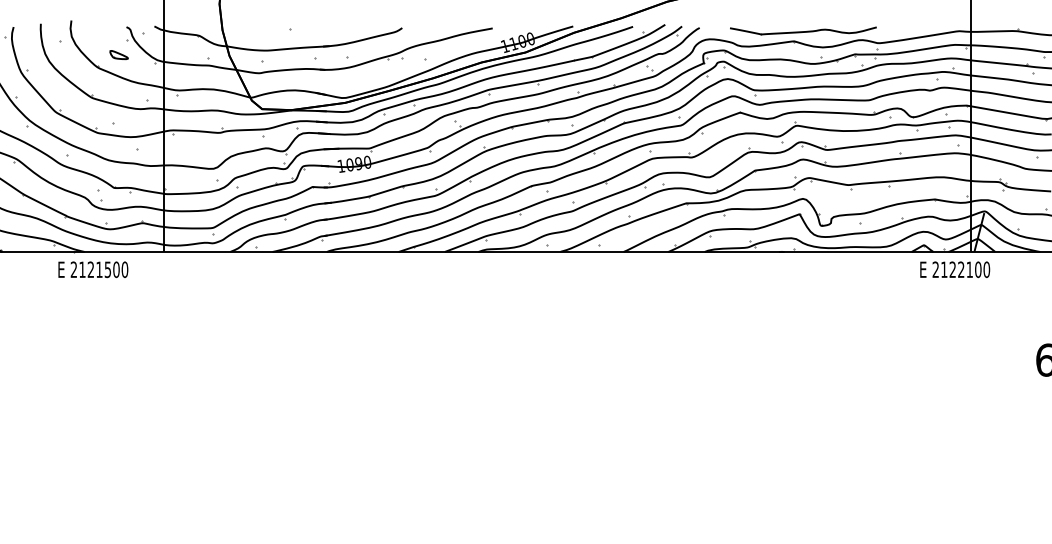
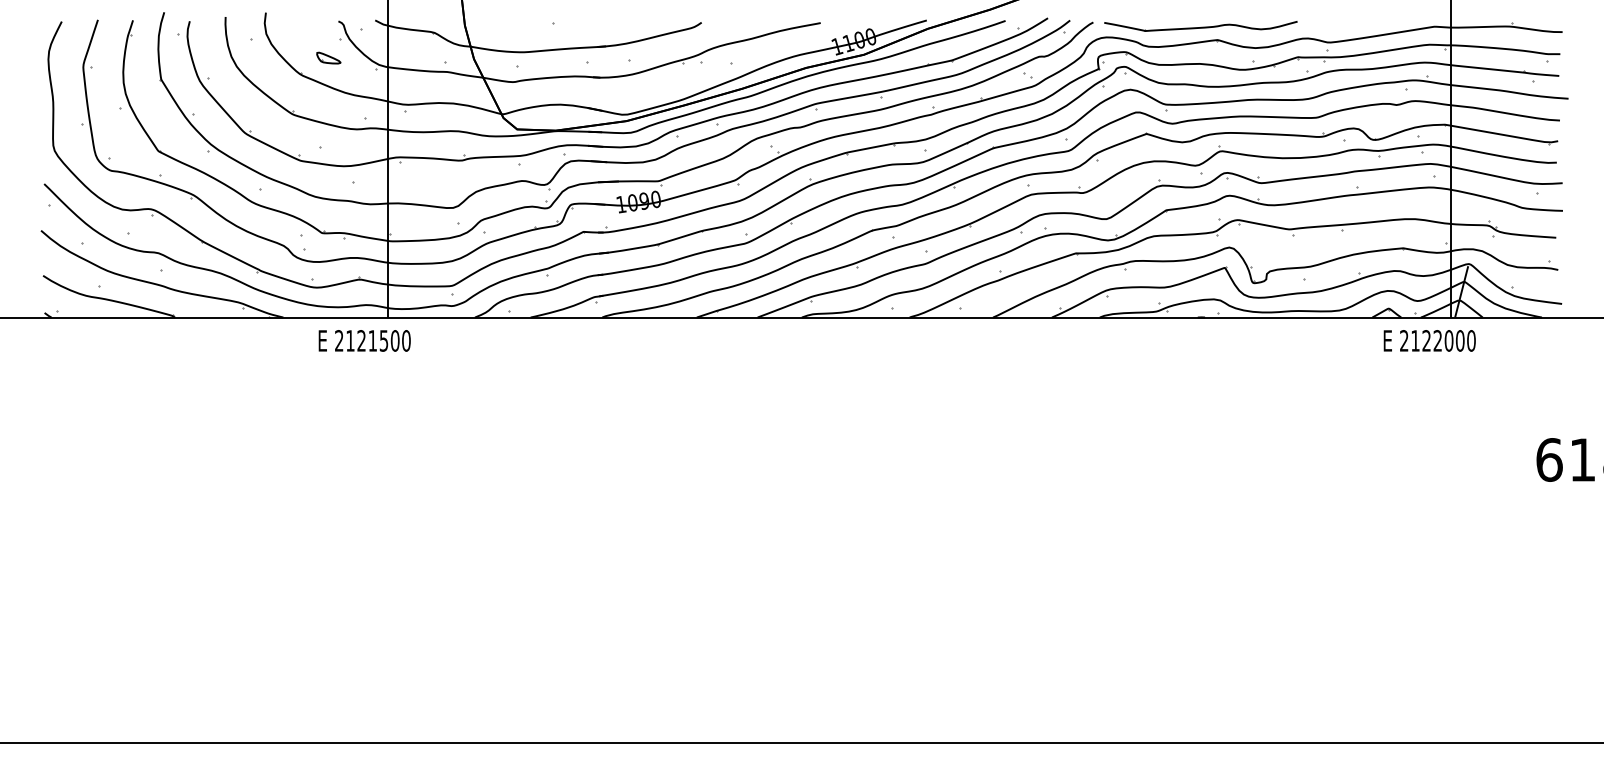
part: (803, 31) -> (1200, 26), moved
text: (93, 269) -> (364, 340), moved
text: (969, 269) -> (1448, 340), 2122100 -> 2122000

